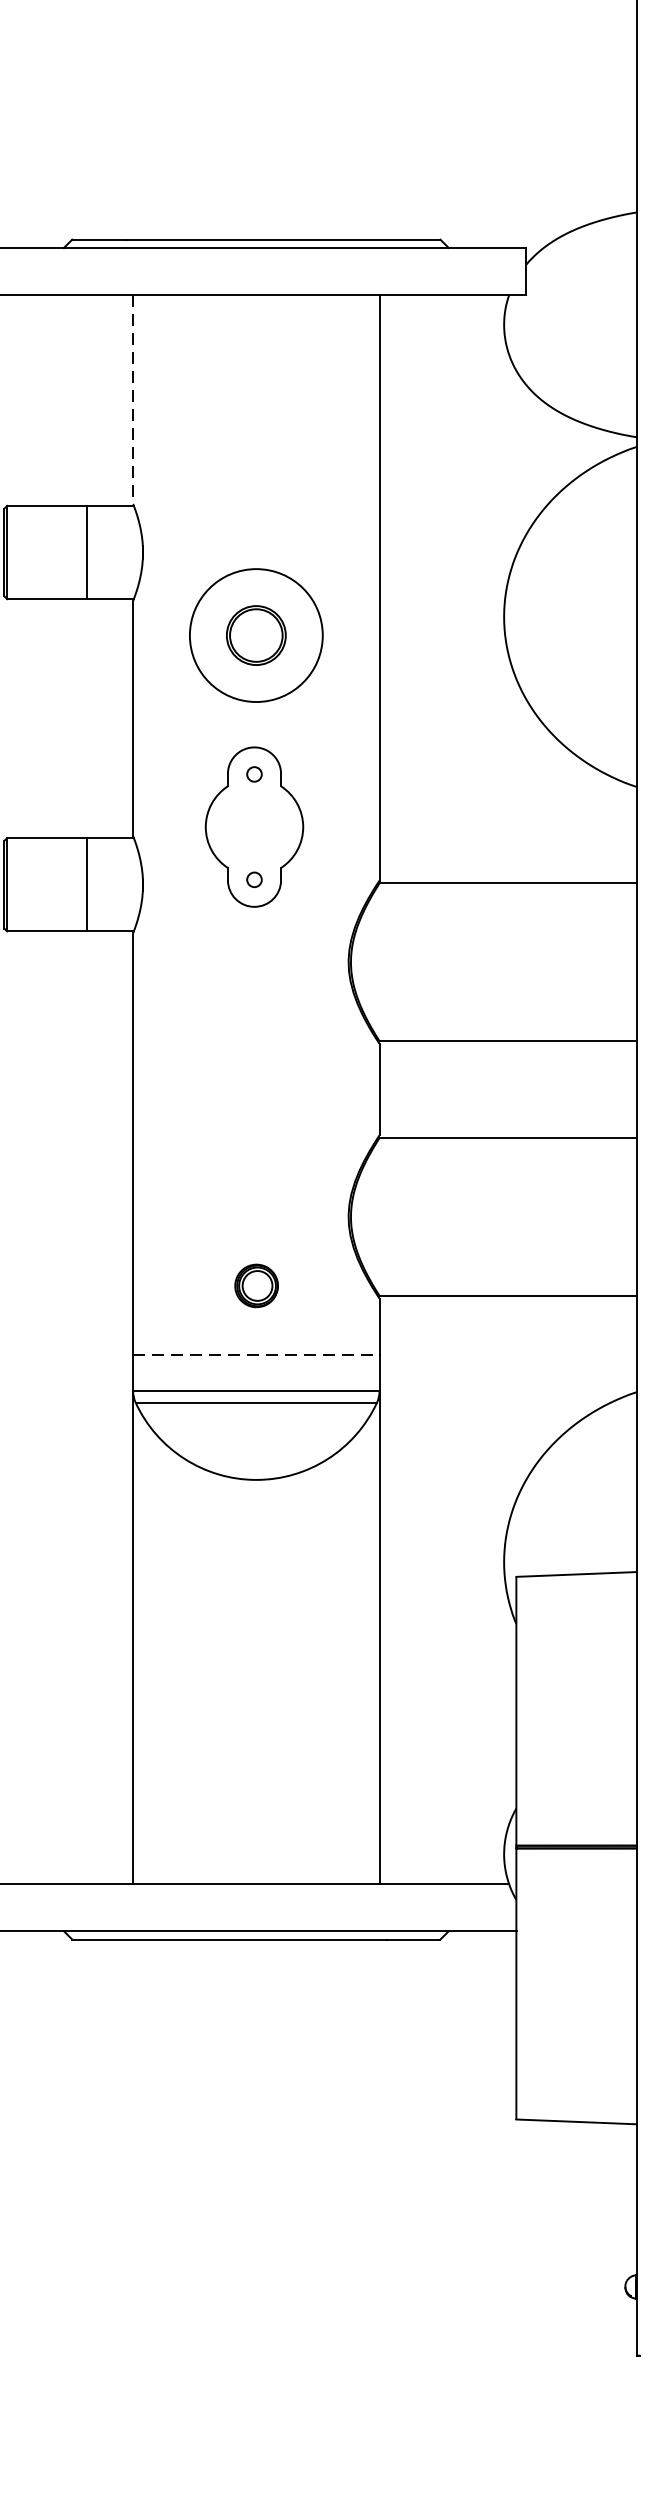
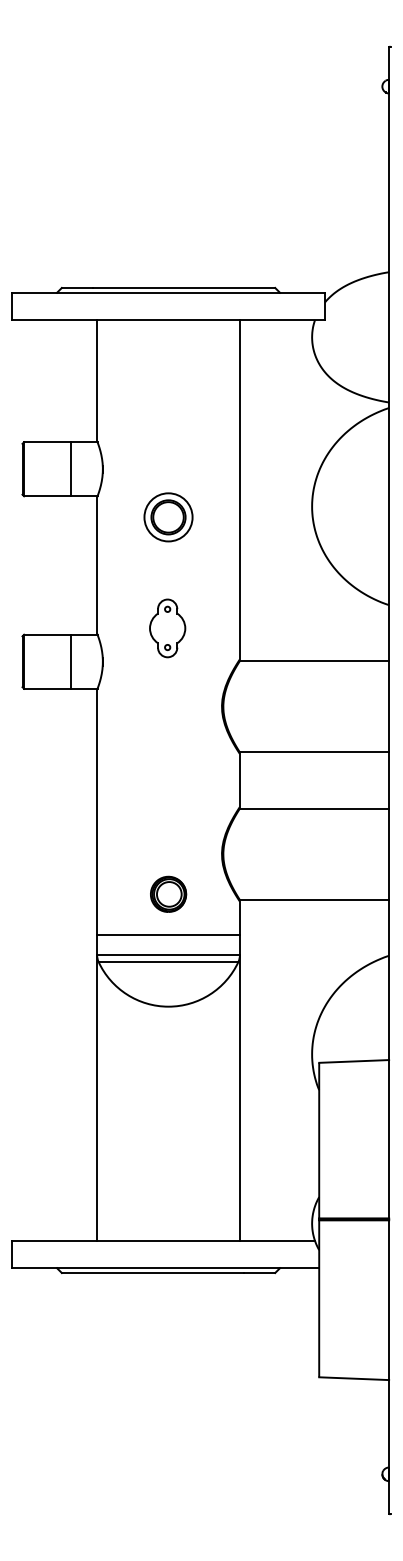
line: (133, 399) -> (97, 380), dashed -> solid
circle: (256, 635) -> (168, 517), size x0.62
part: (254, 827) -> (167, 628), size x0.62
part: (256, 1284) -> (168, 893), size x1.43
line: (258, 1355) -> (169, 934), dashed -> solid

